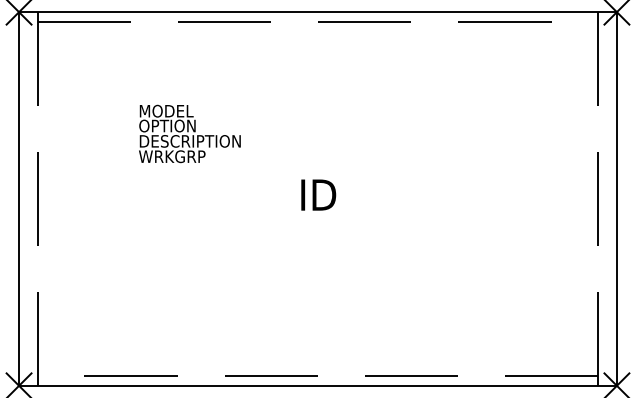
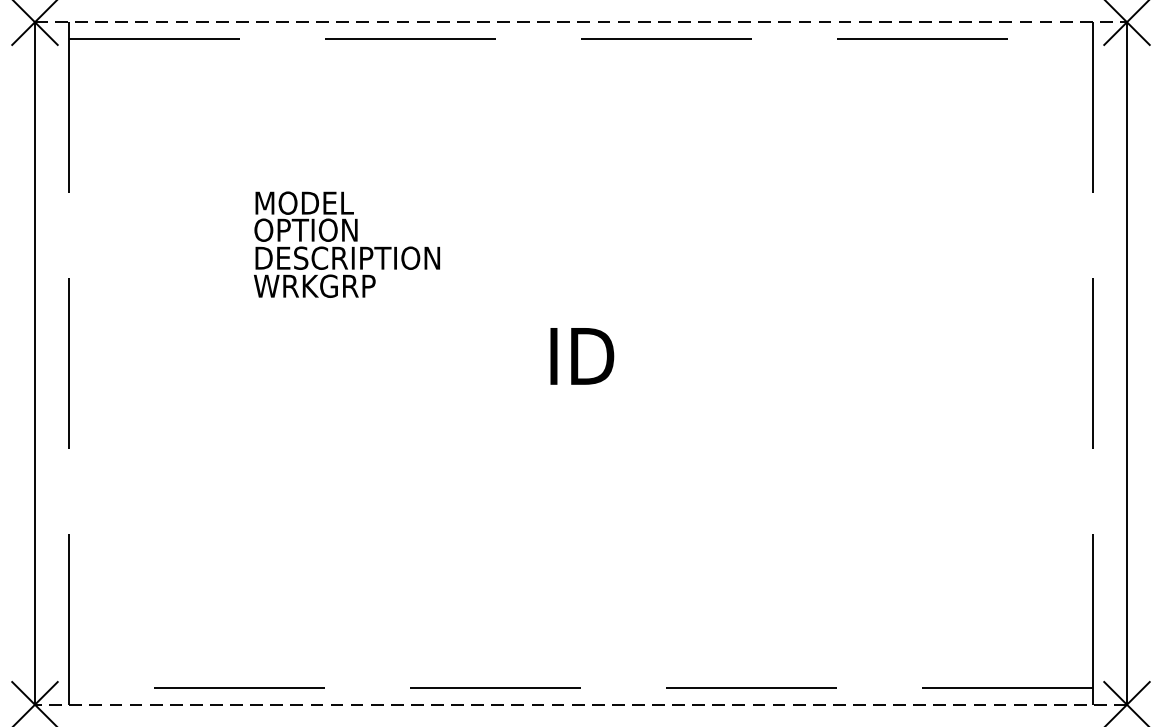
line: (318, 12) -> (581, 22), solid -> dashed
line: (318, 385) -> (581, 704), solid -> dashed

